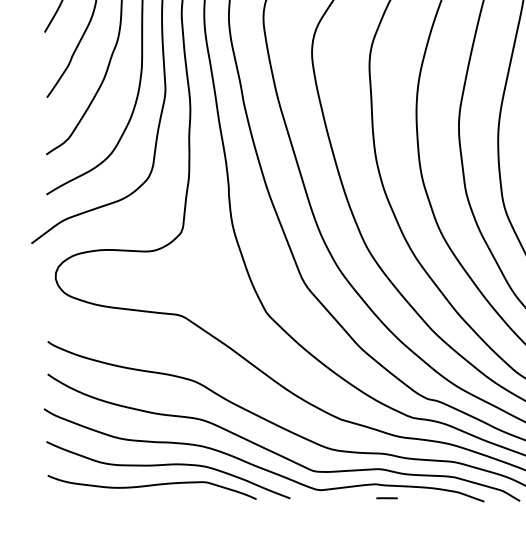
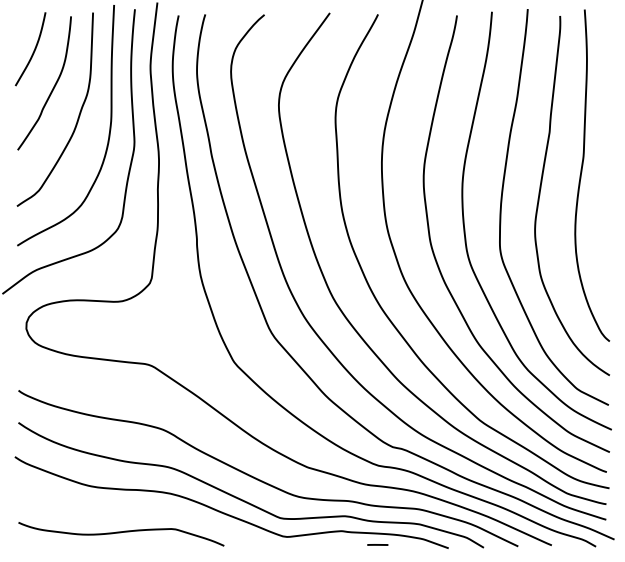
curve: (168, 465) -> (137, 512), removed
line: (386, 497) -> (377, 544), moved

